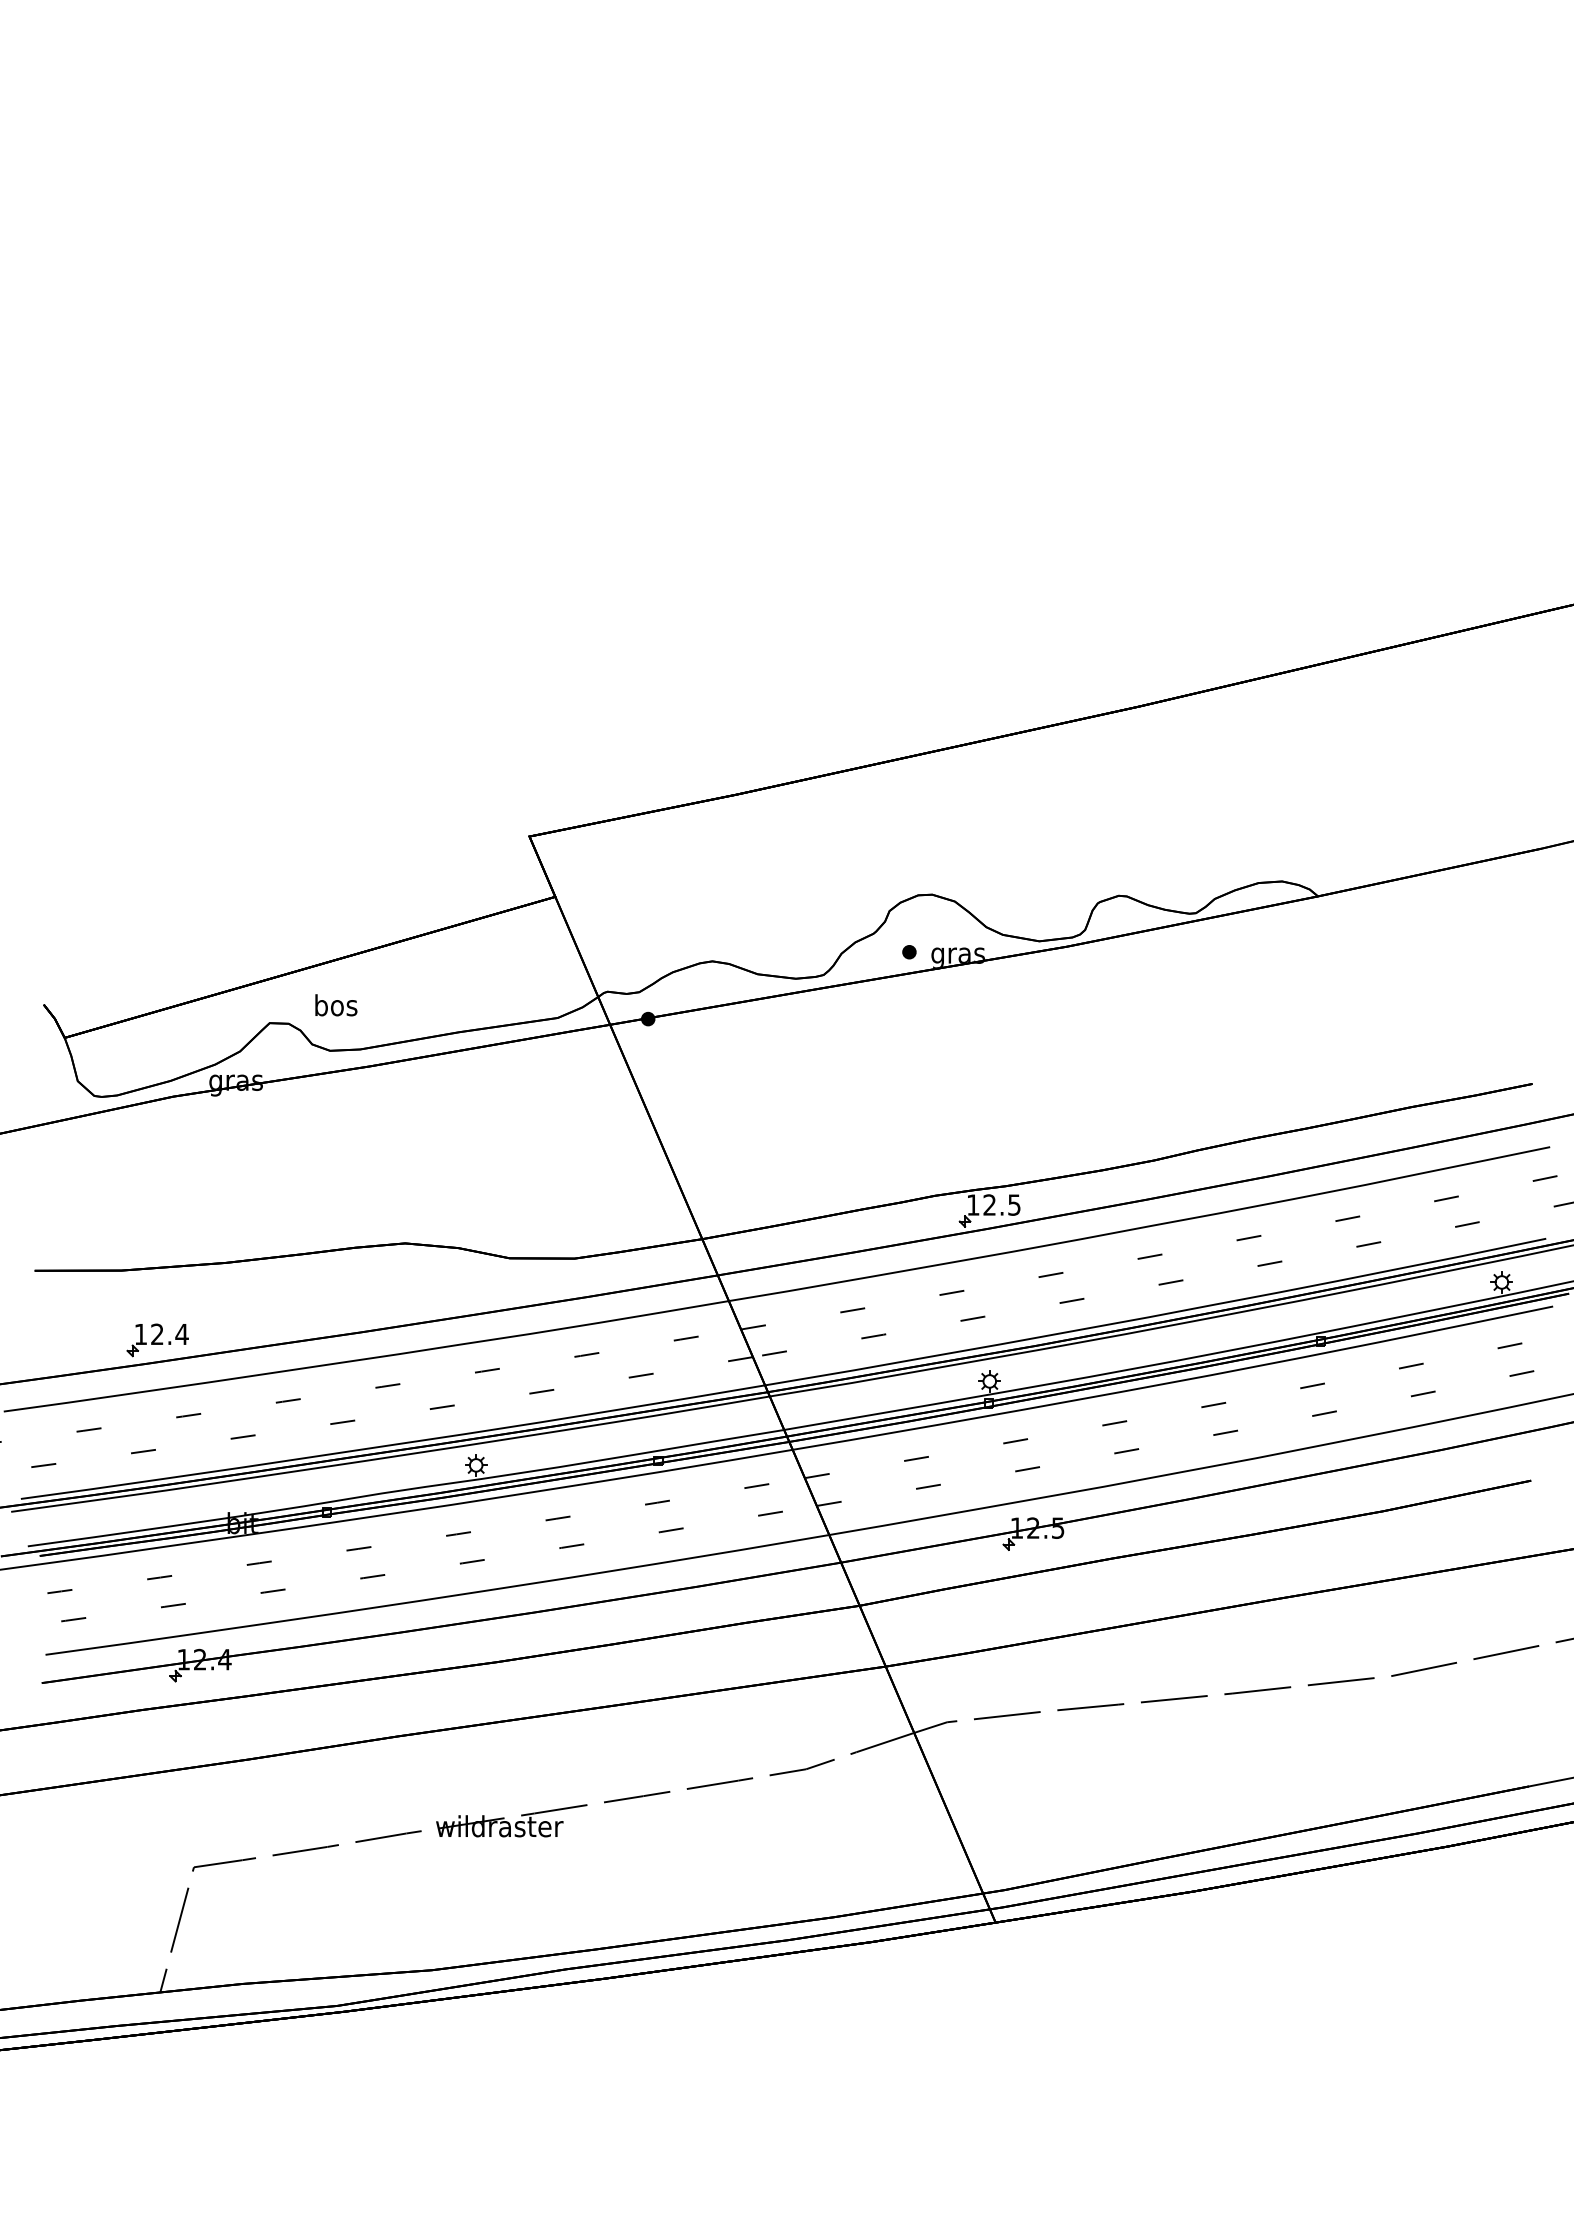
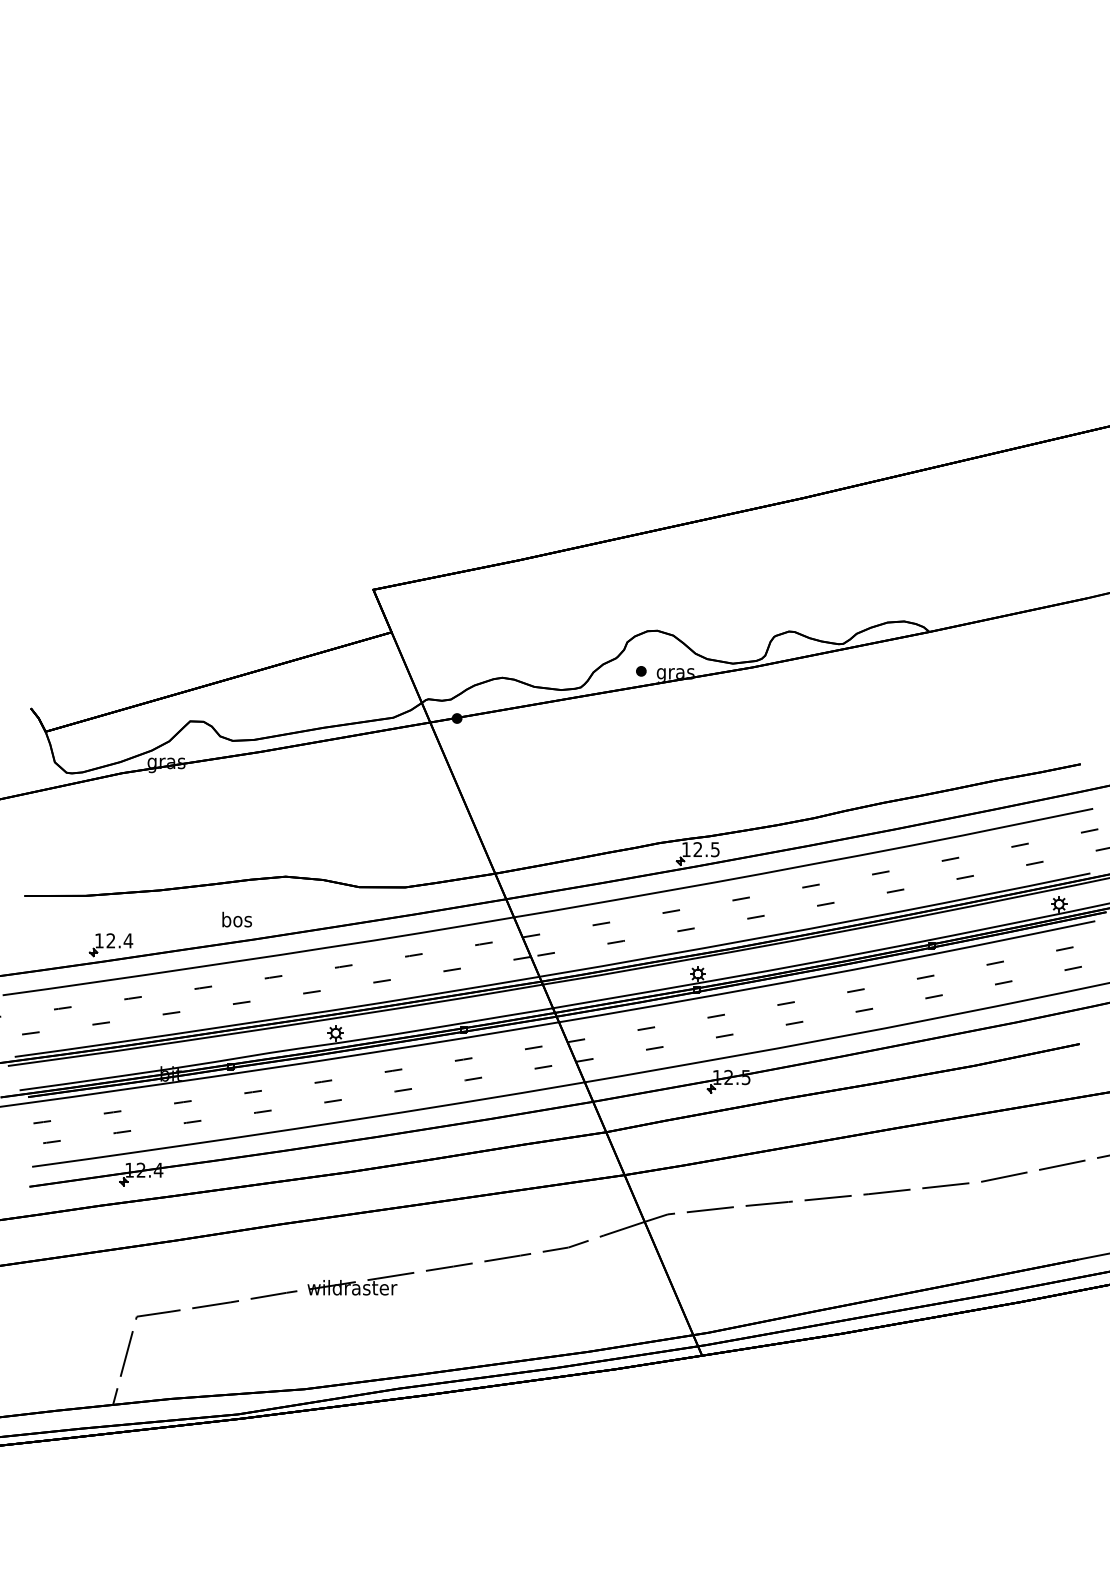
text: (336, 1005) -> (237, 919), moved

